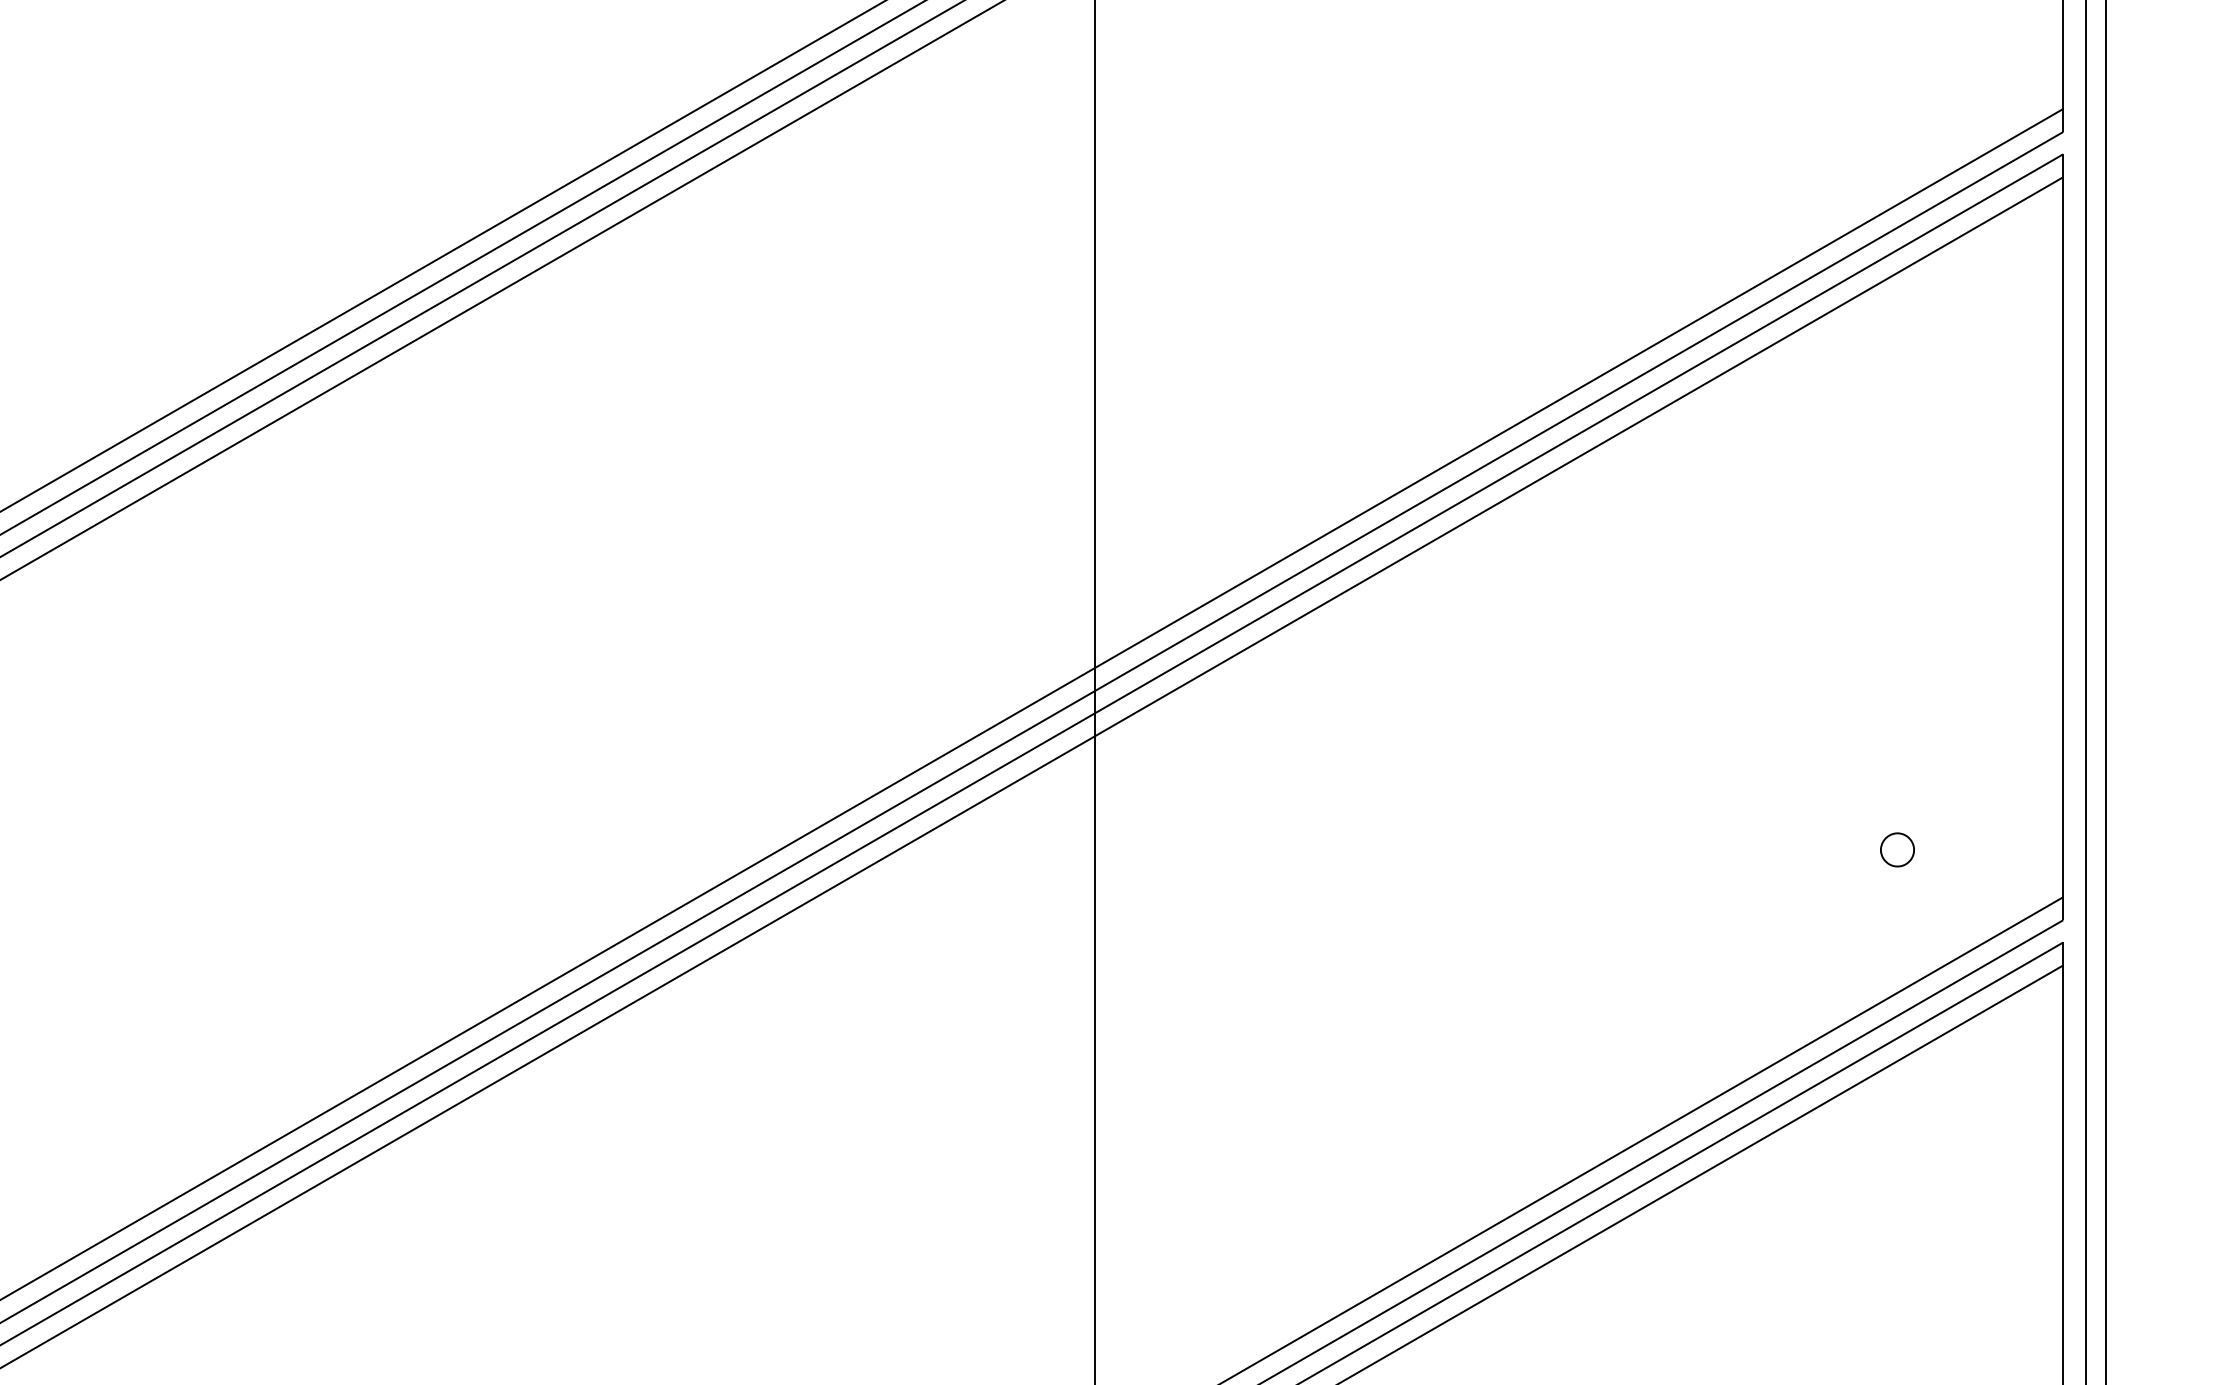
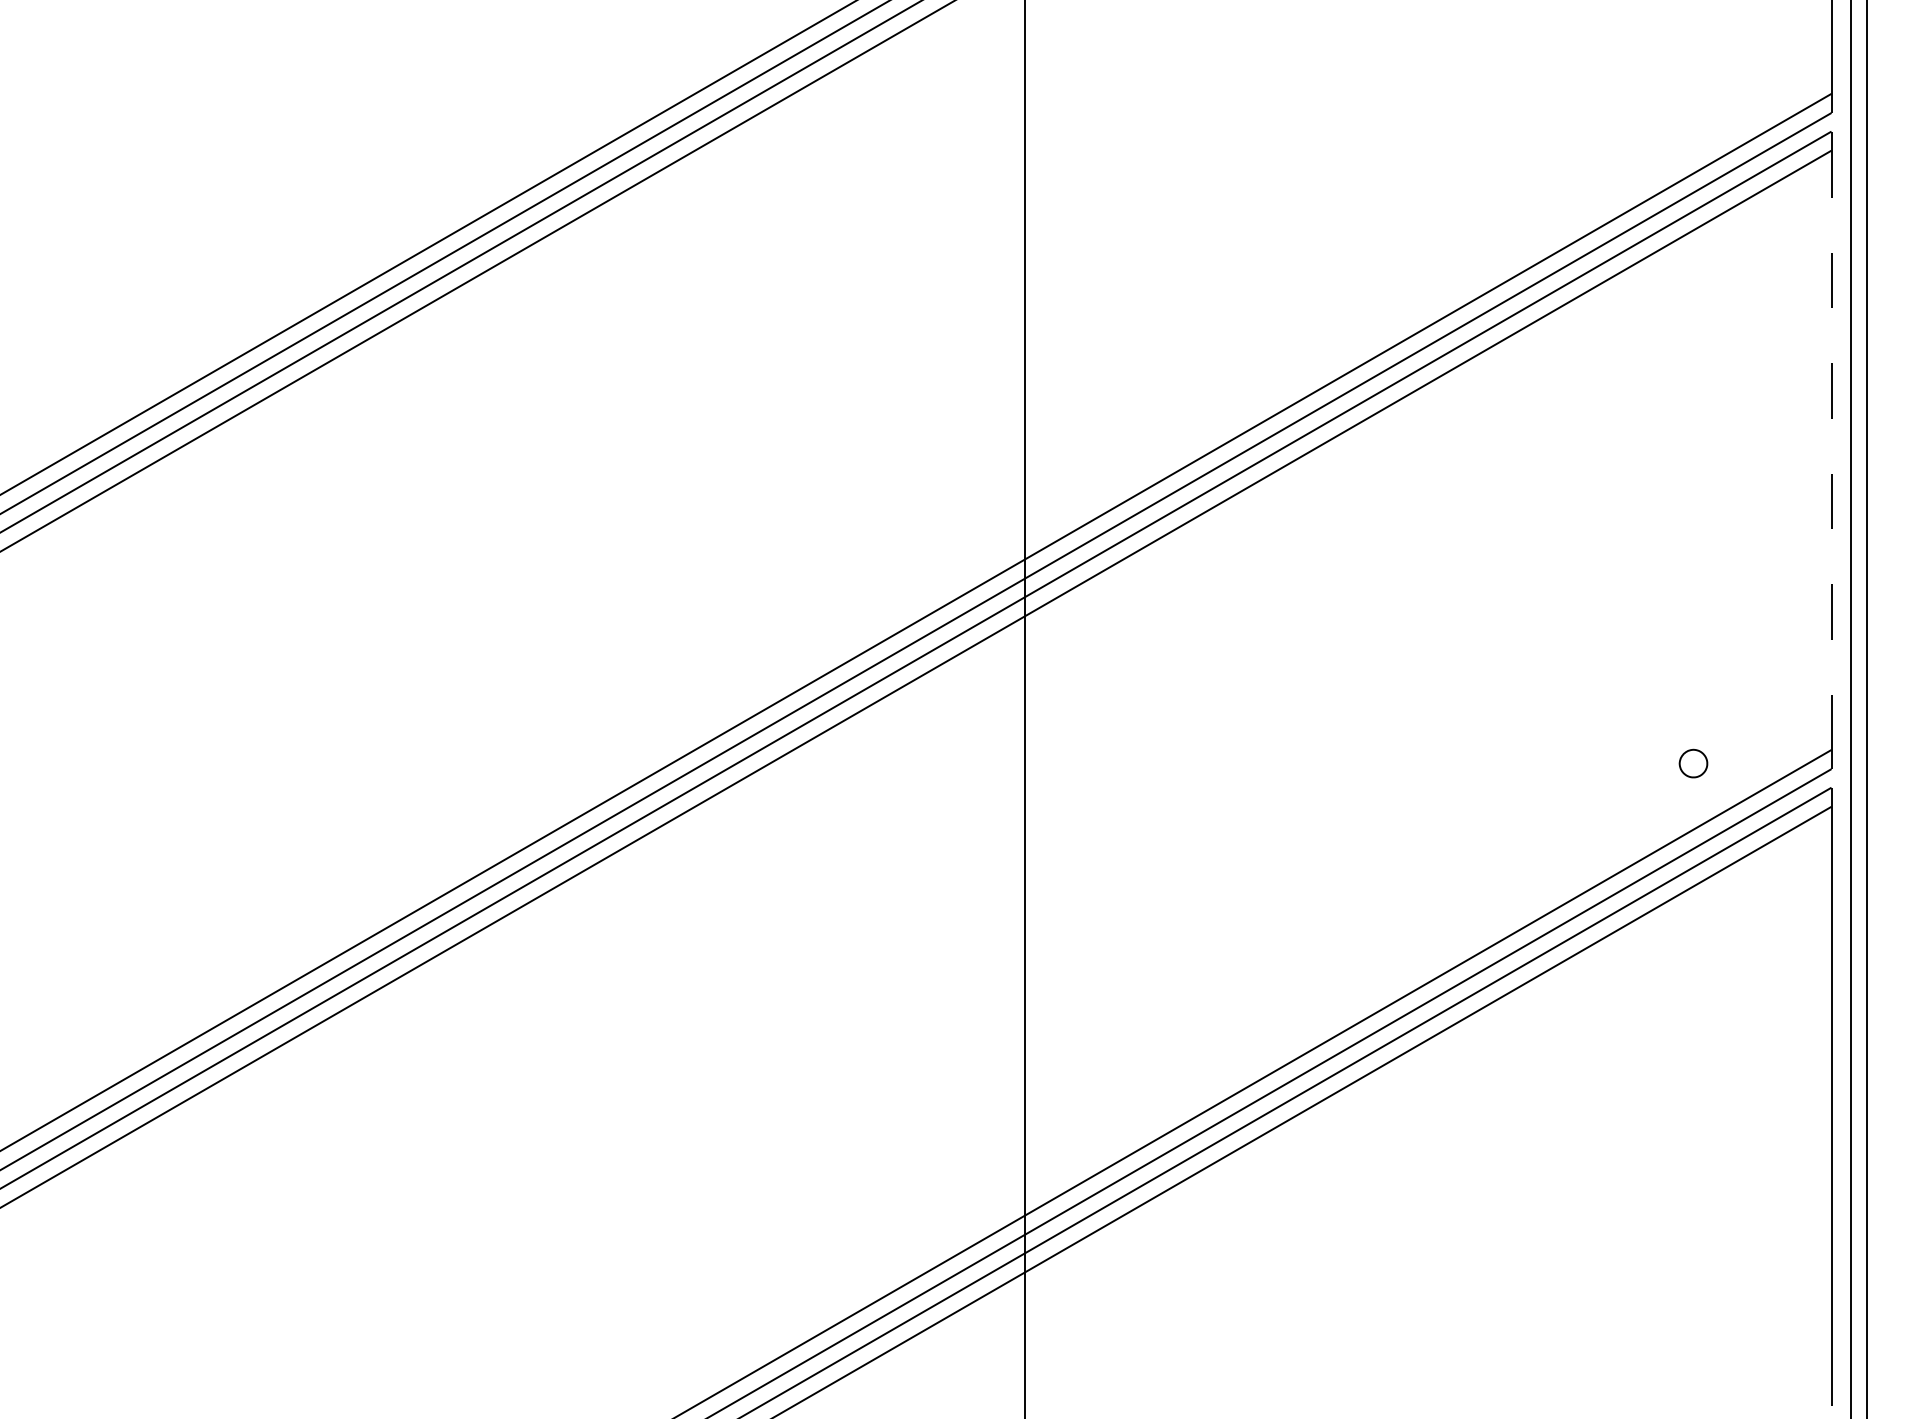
line: (2063, 537) -> (1831, 450), solid -> dashed
part: (1897, 849) -> (1693, 763), moved

